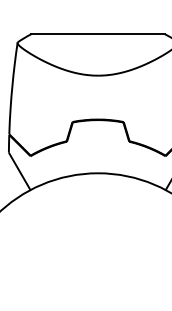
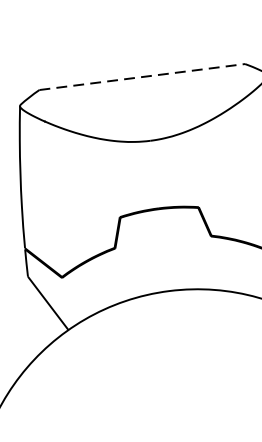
line: (98, 34) -> (142, 77), solid -> dashed

